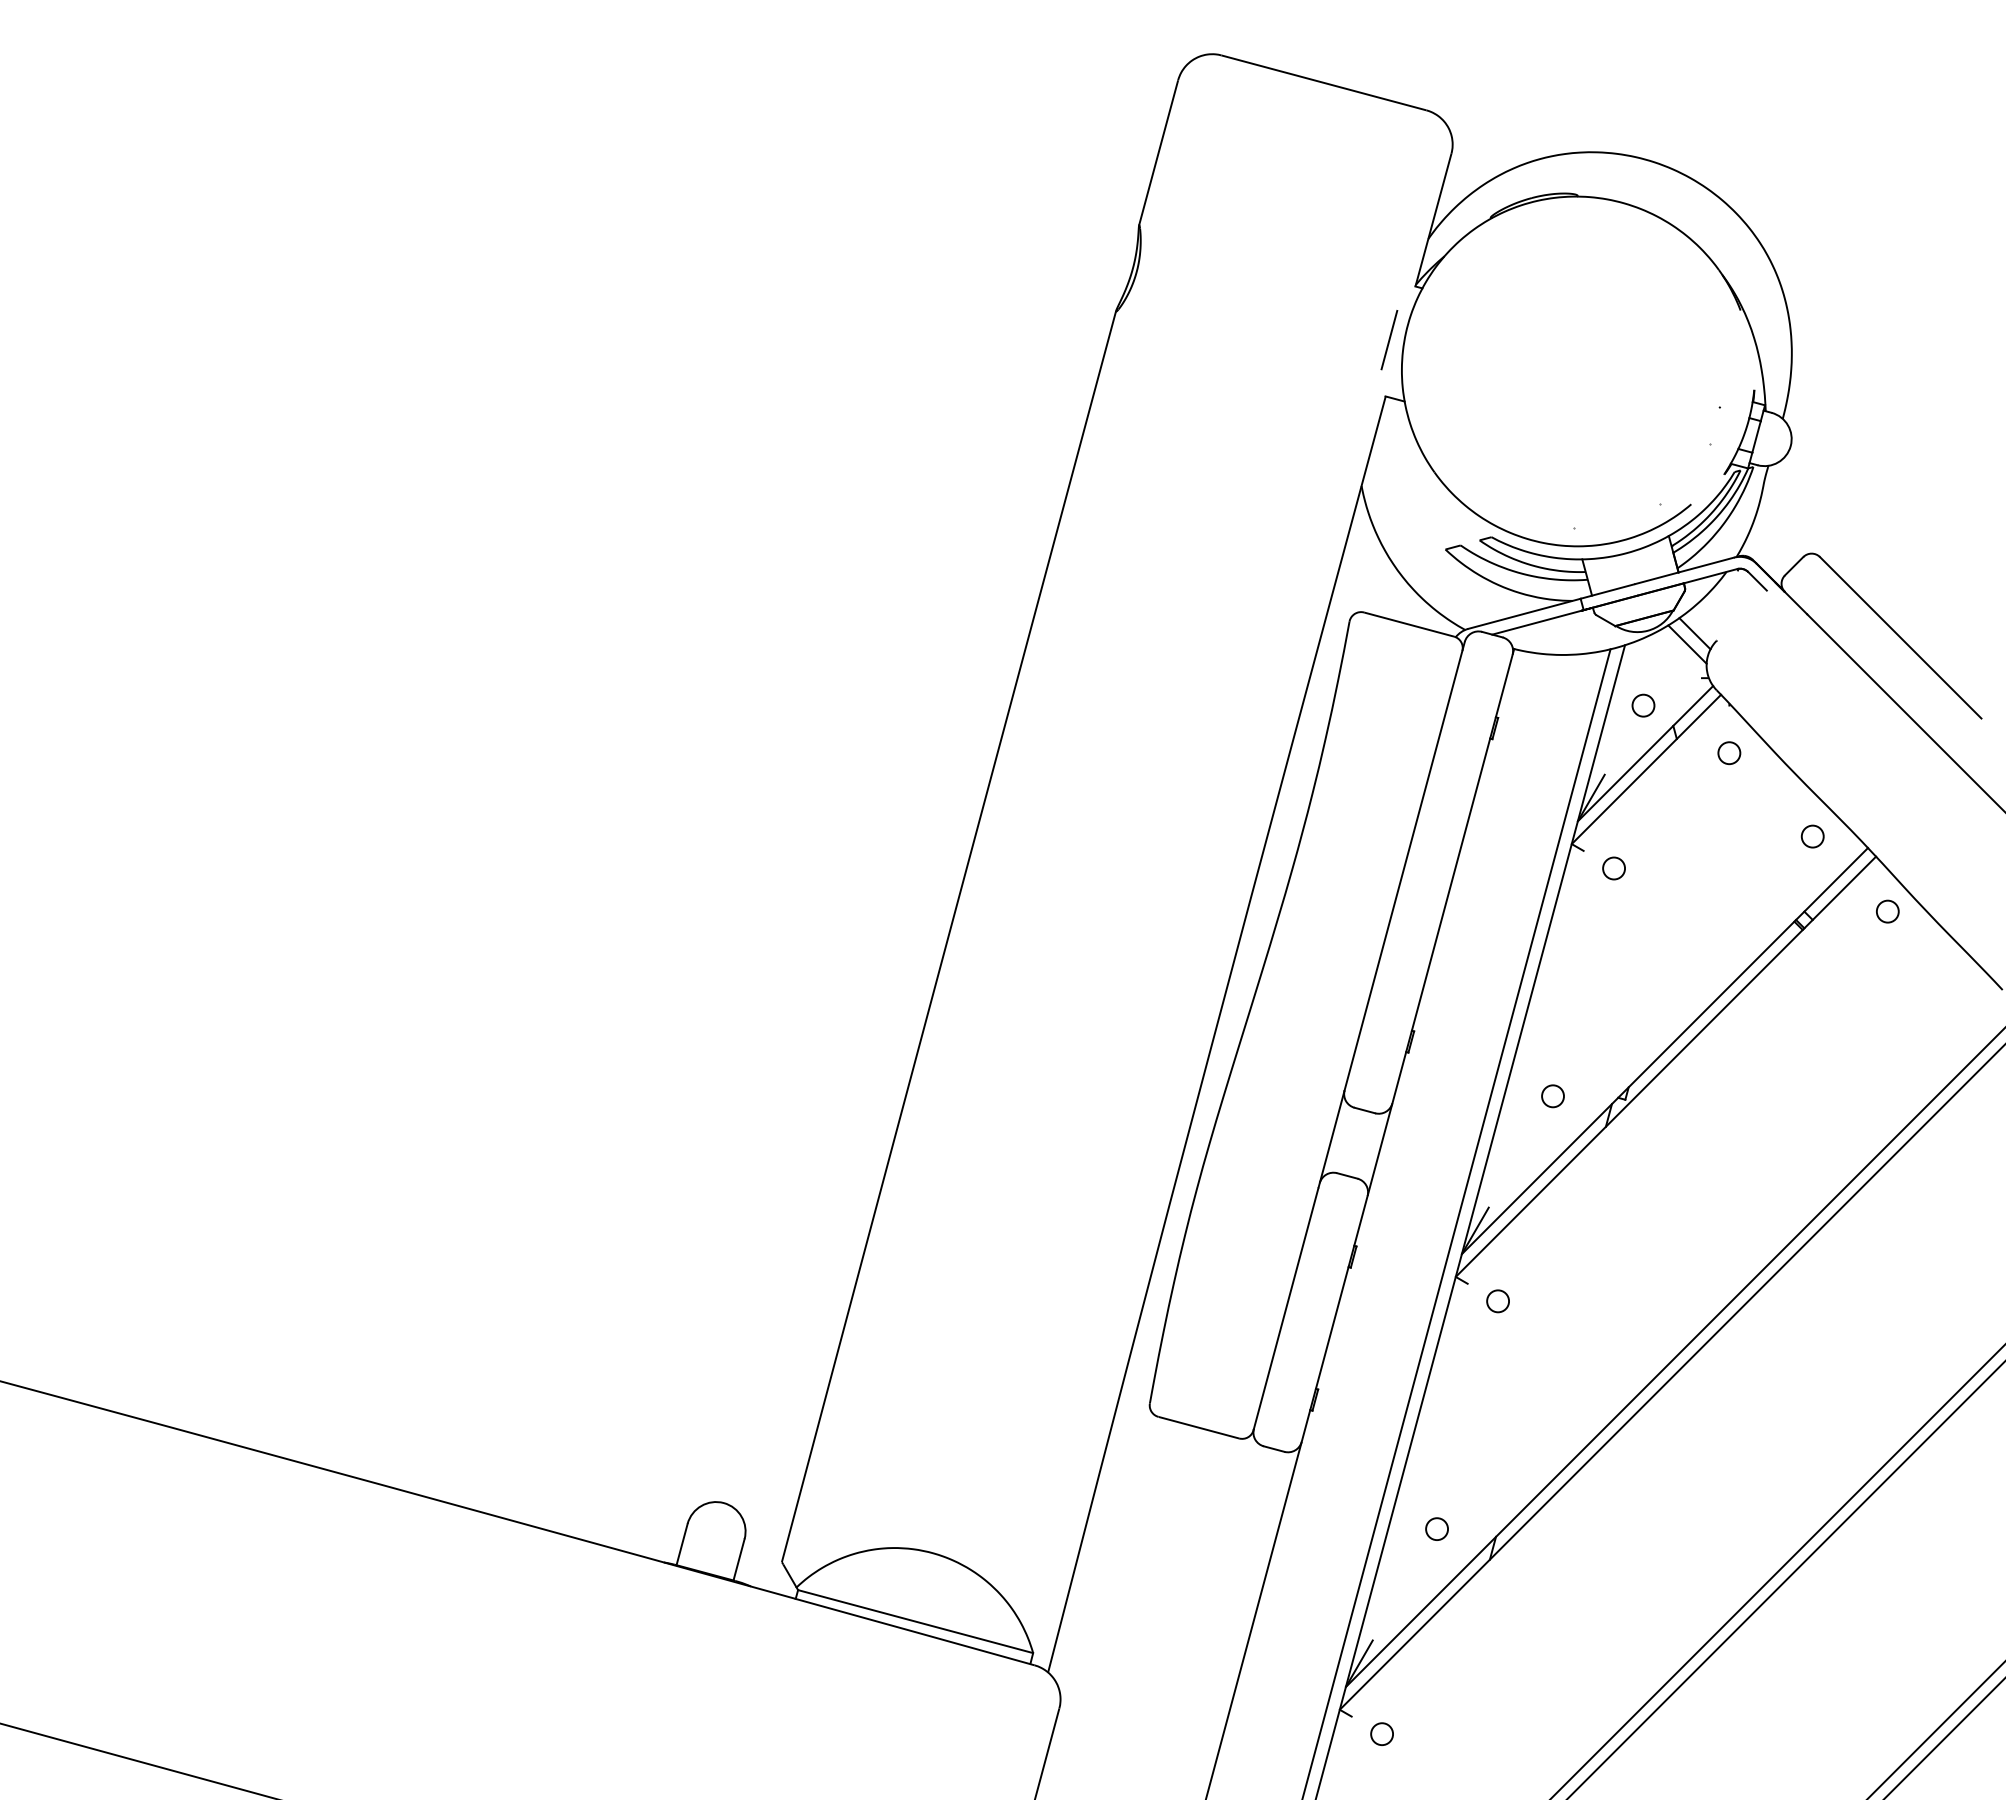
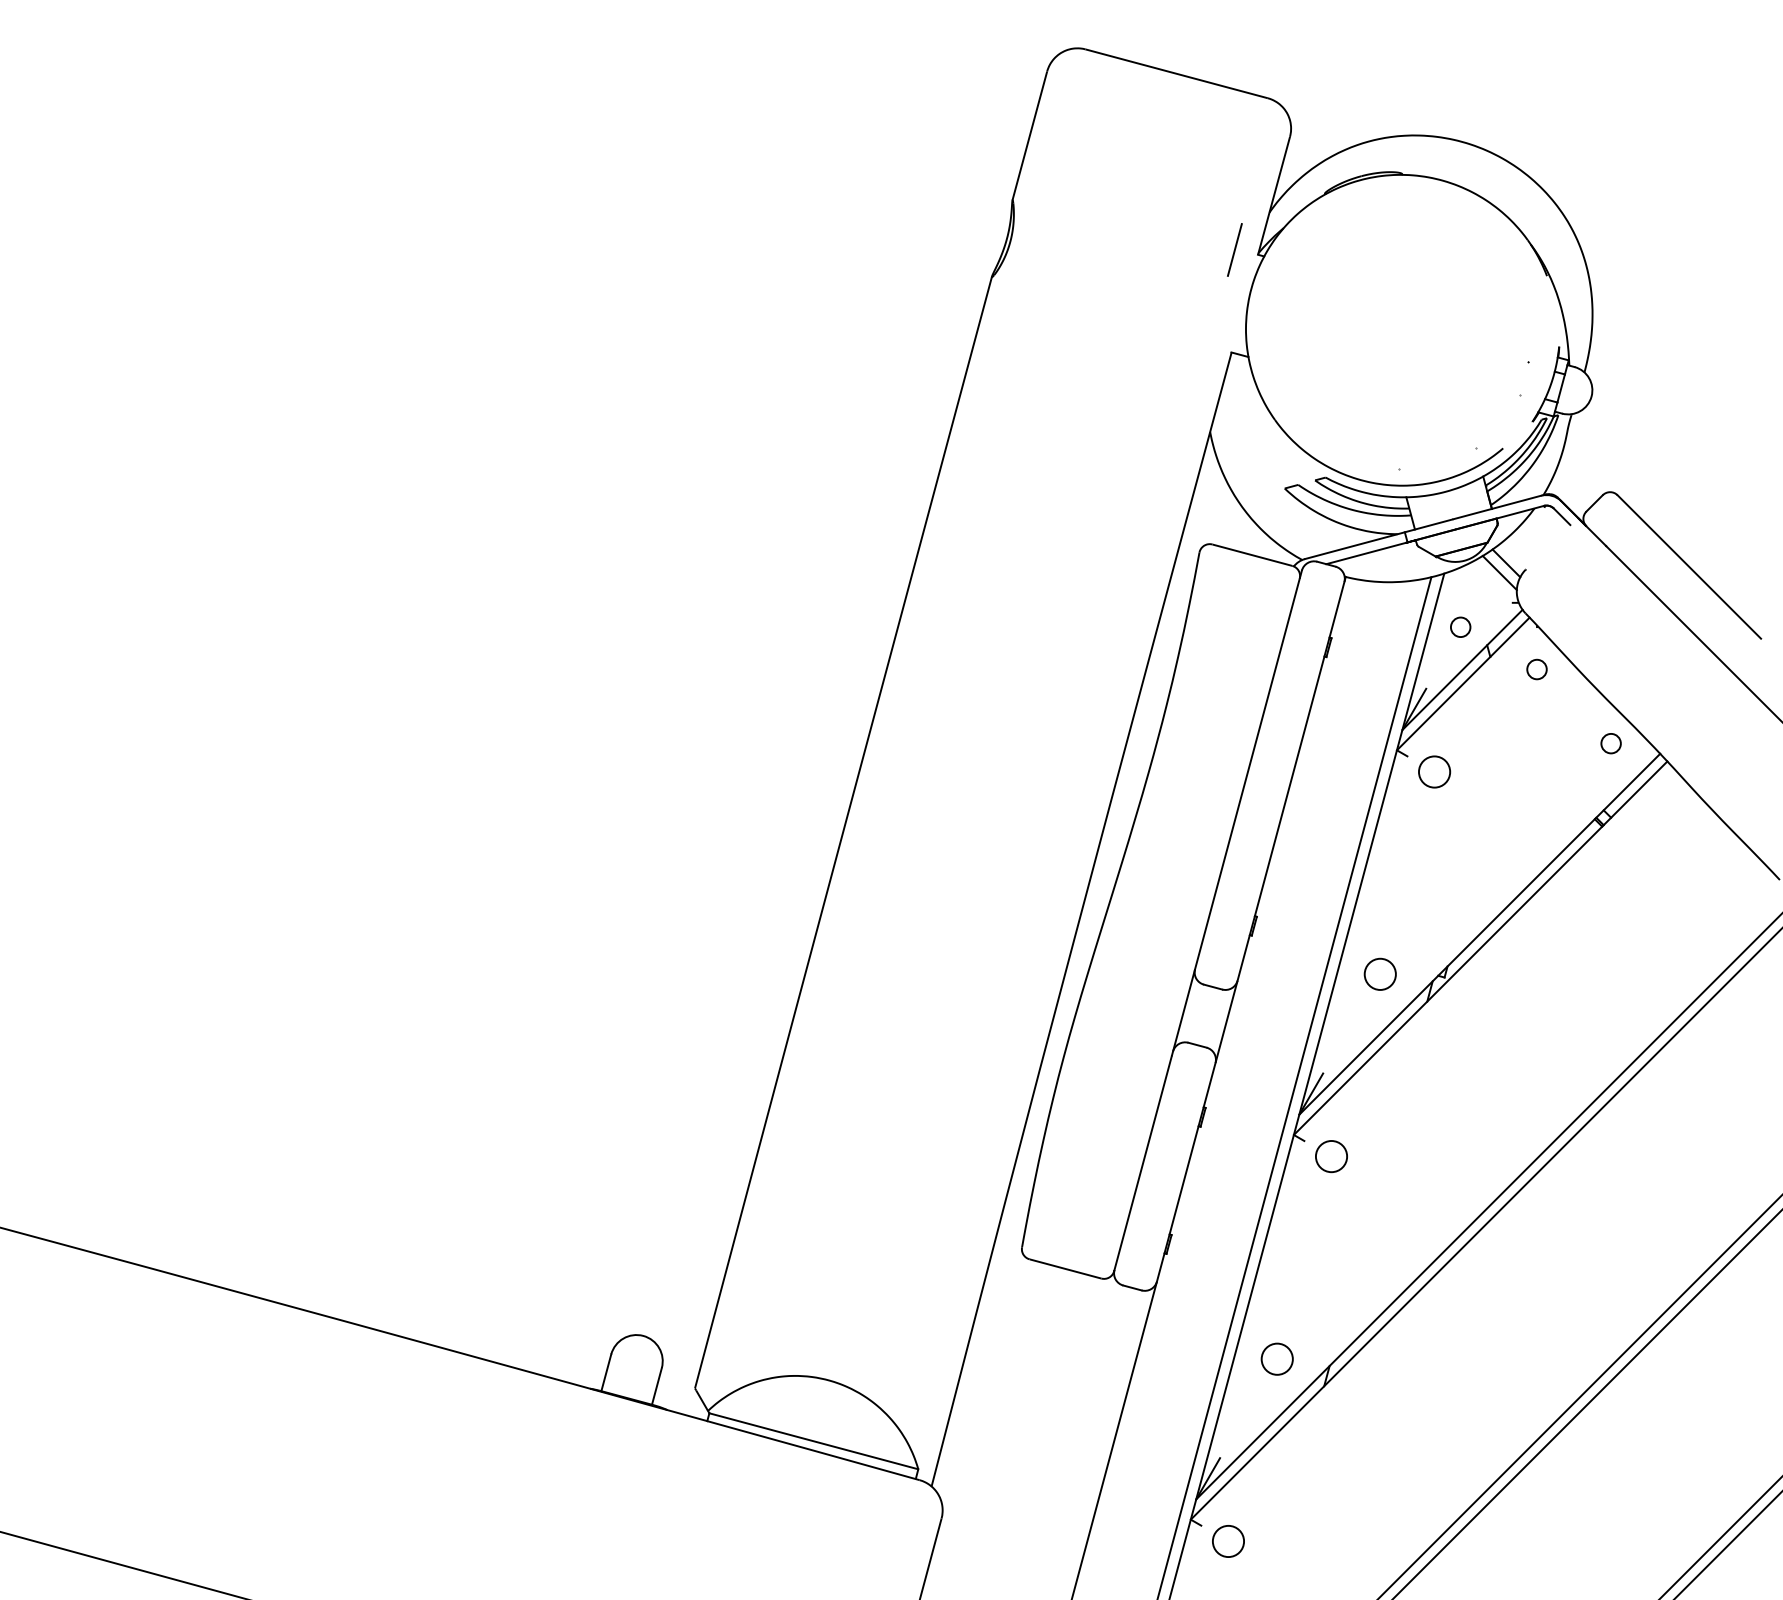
line: (1389, 340) -> (1234, 250), moved
circle: (1613, 868) -> (1434, 772), size x1.6
circle: (1887, 911) -> (1677, 810), removed
circle: (1552, 1096) -> (1379, 974), size x1.6
circle: (1497, 1301) -> (1330, 1156), size x1.6
circle: (1436, 1528) -> (1276, 1358), size x1.6
circle: (1381, 1733) -> (1227, 1540), size x1.6

